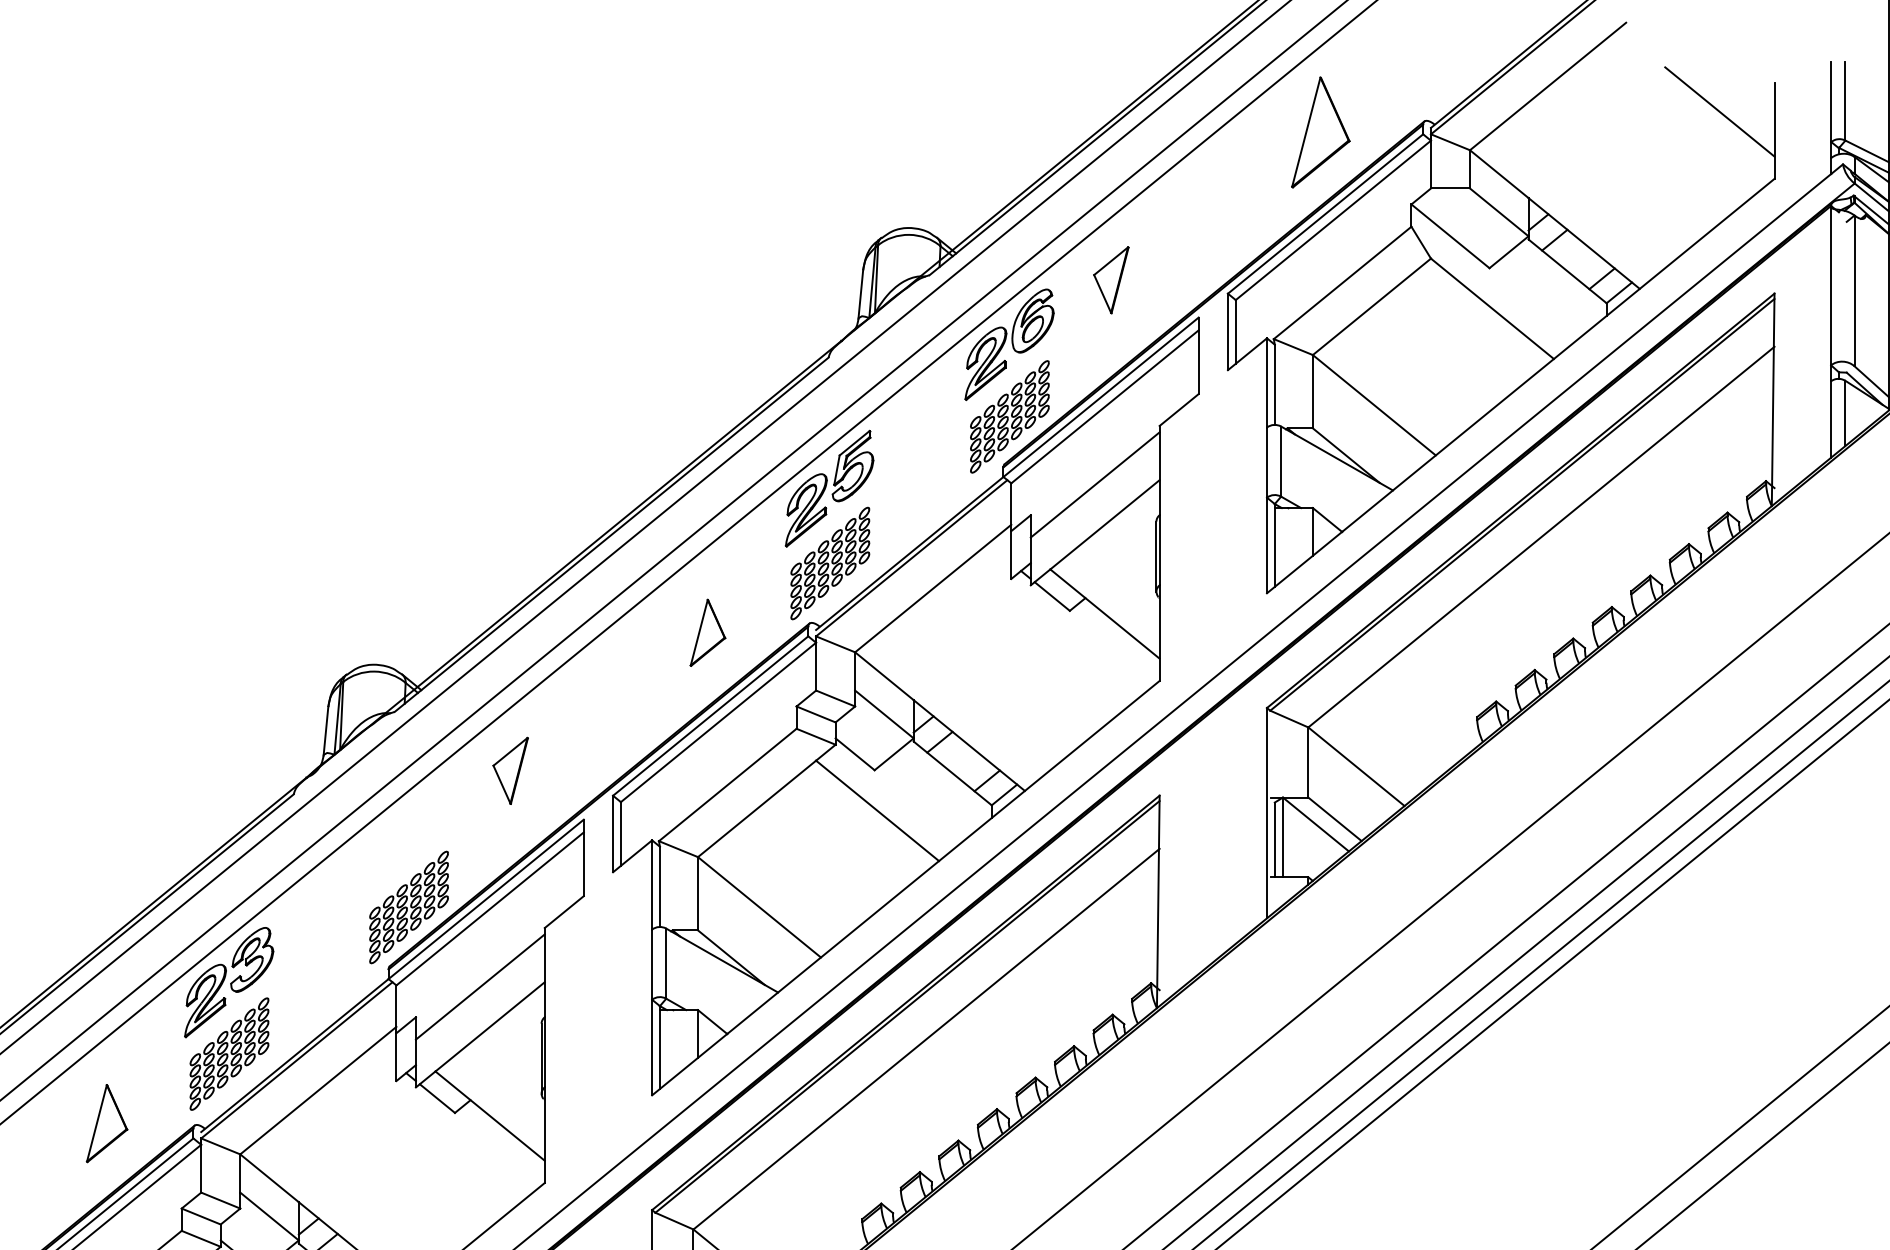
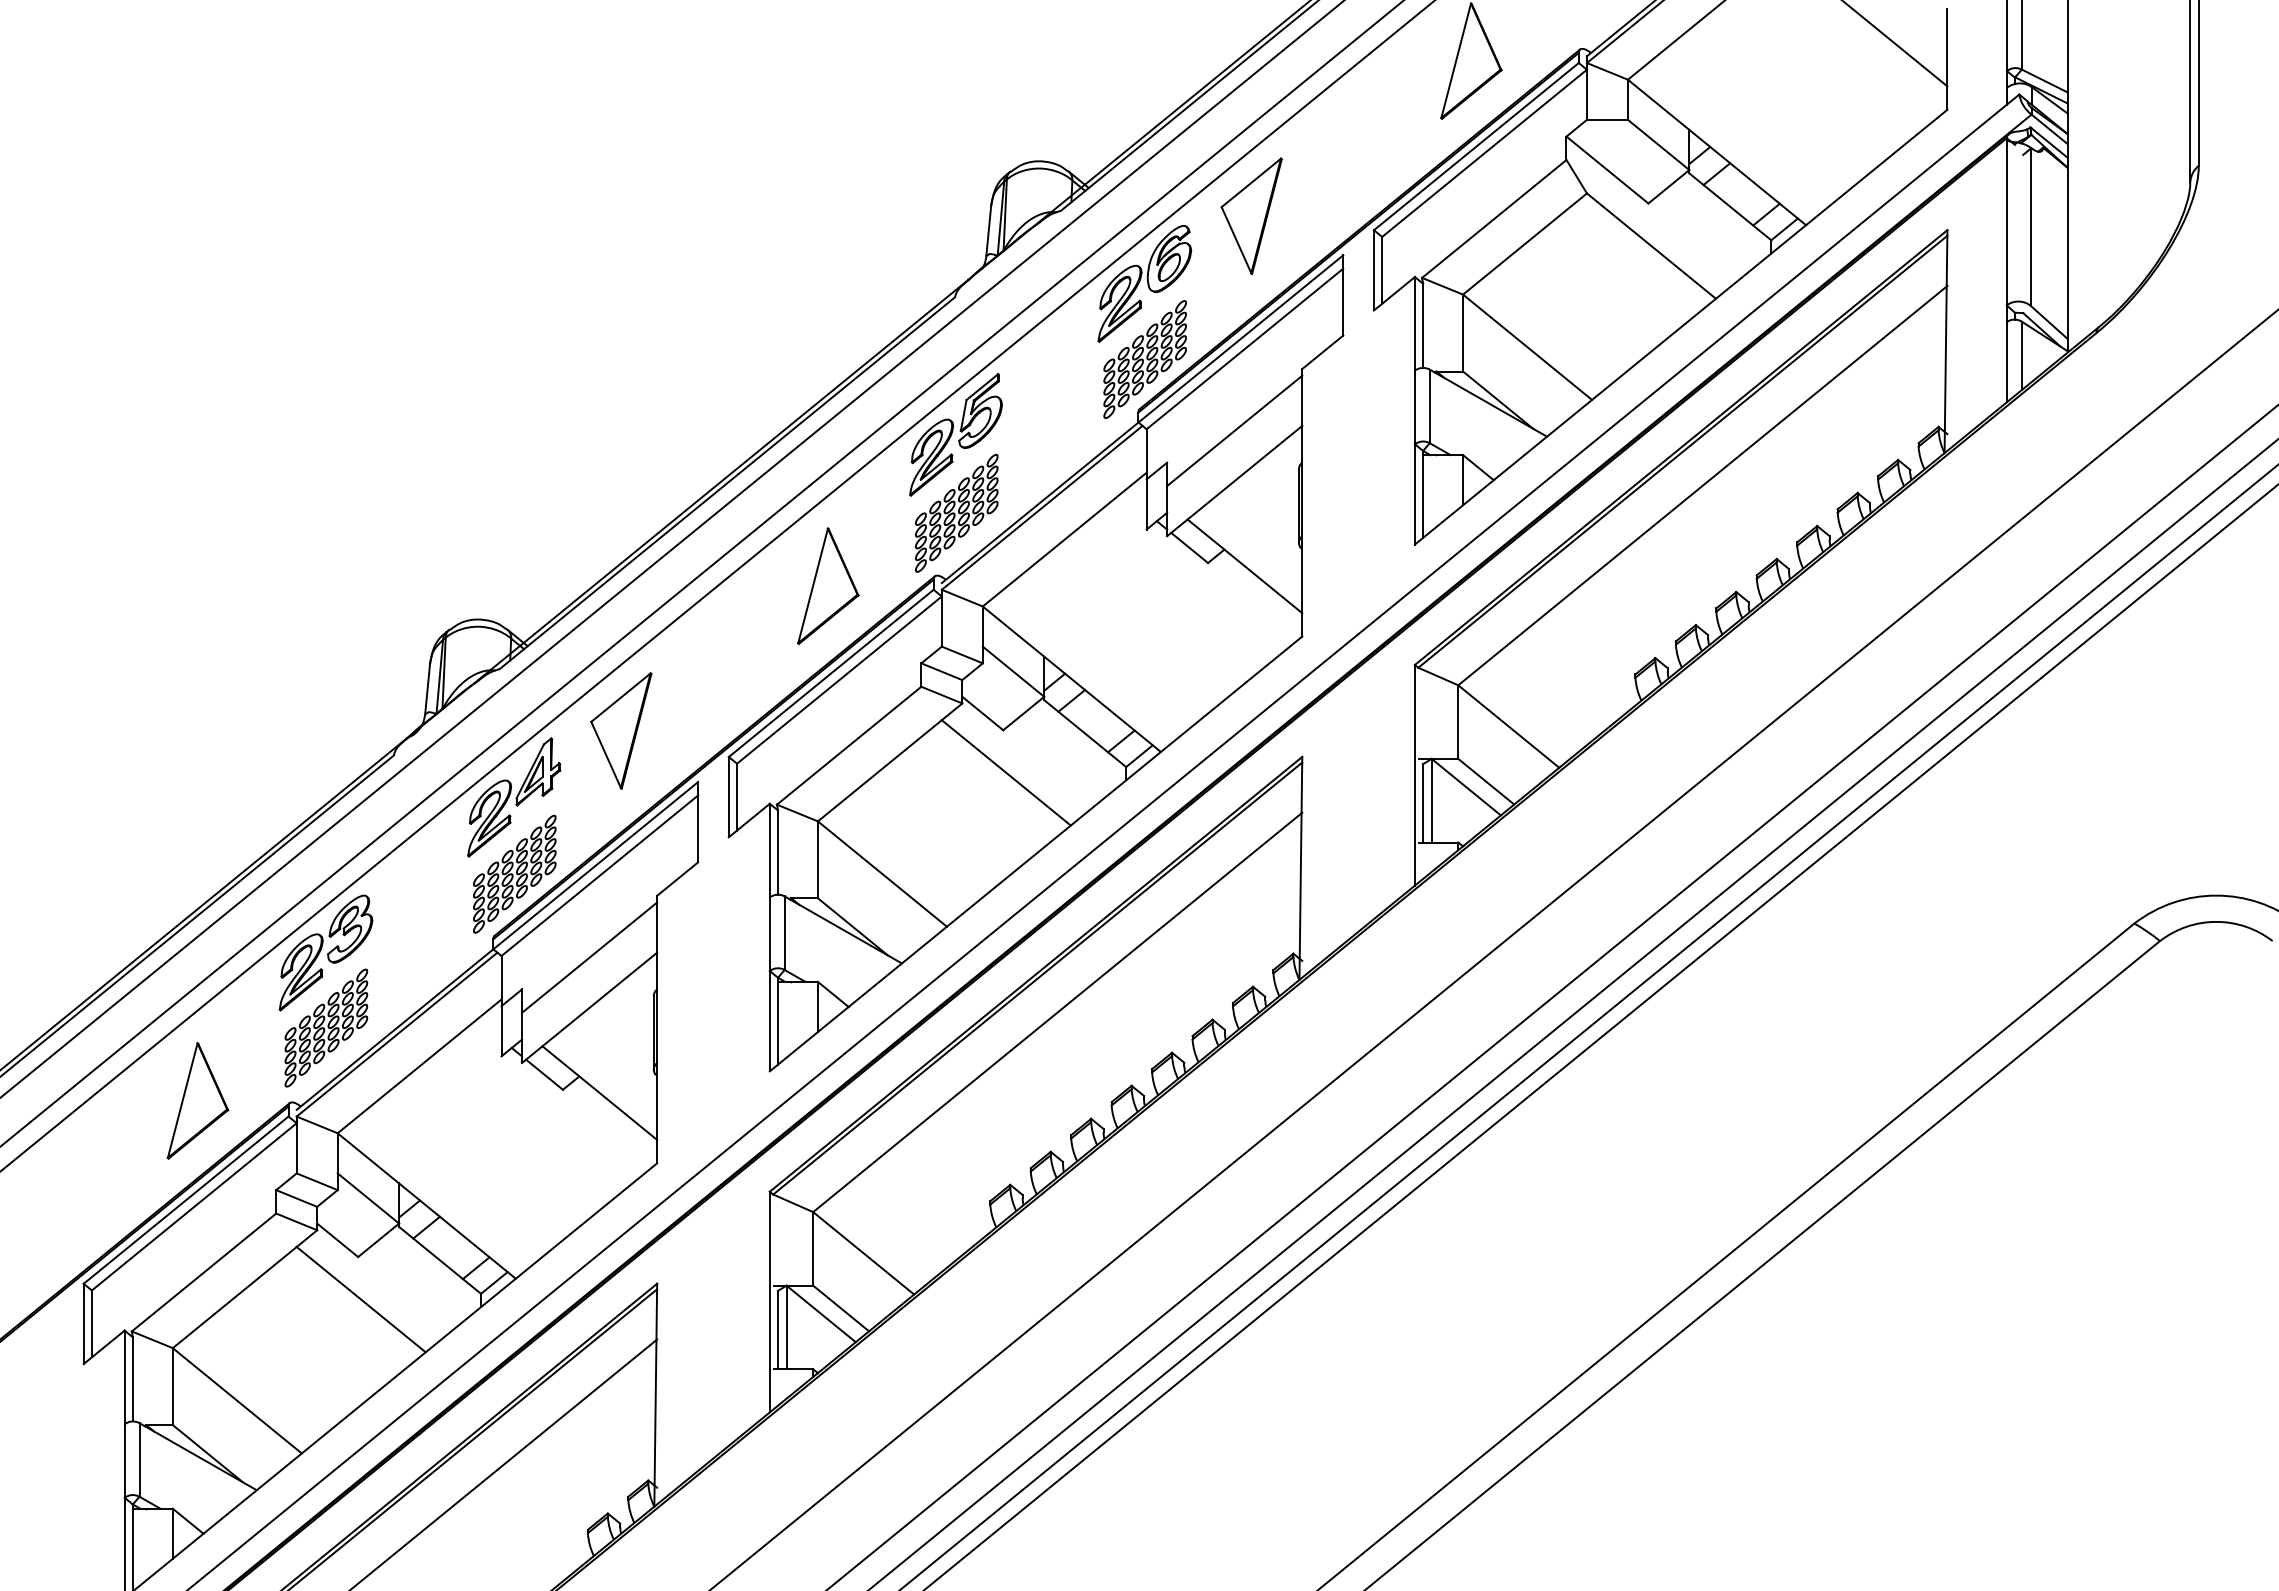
part: (1111, 279) -> (1251, 215), size x1.67
part: (708, 632) -> (828, 585), size x1.67
part: (510, 770) -> (621, 730), size x1.67
part: (408, 834) -> (514, 797), added
part: (106, 1123) -> (197, 1100), size x1.43

